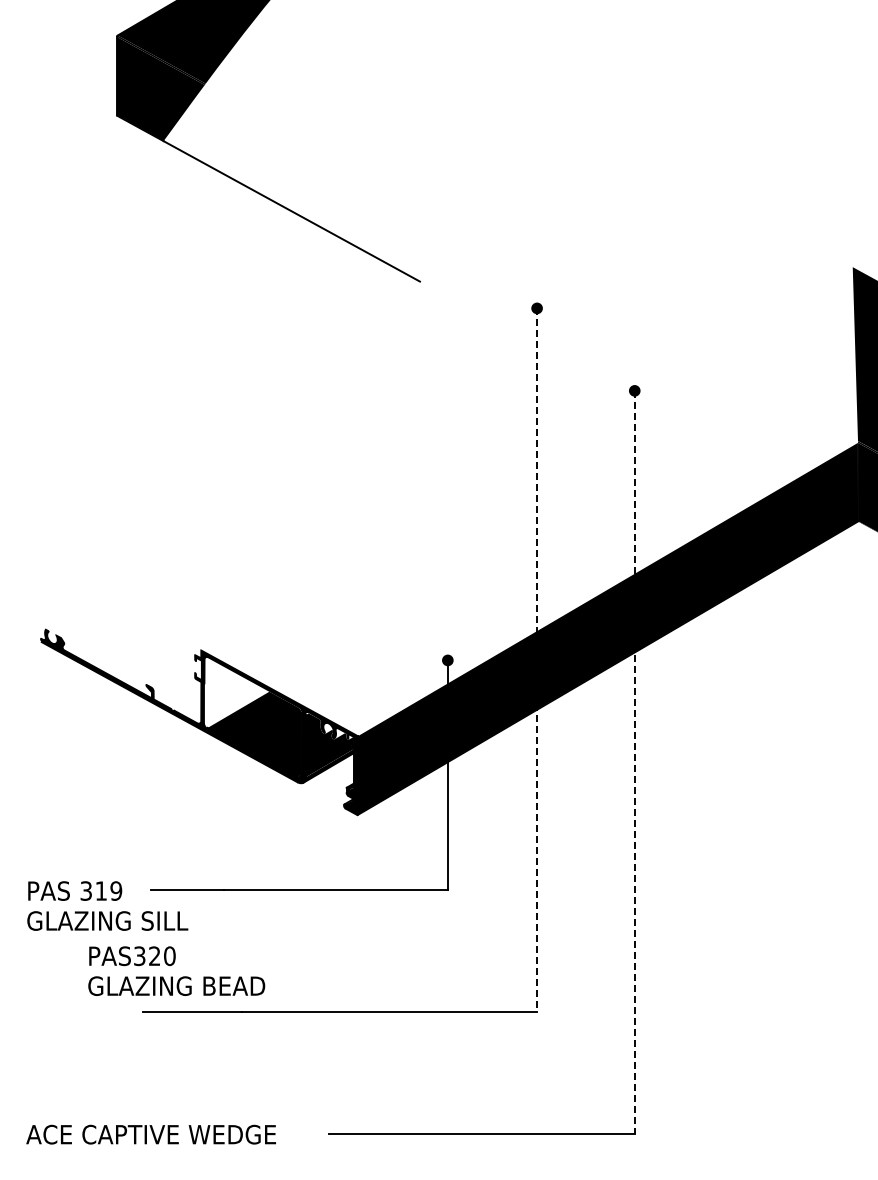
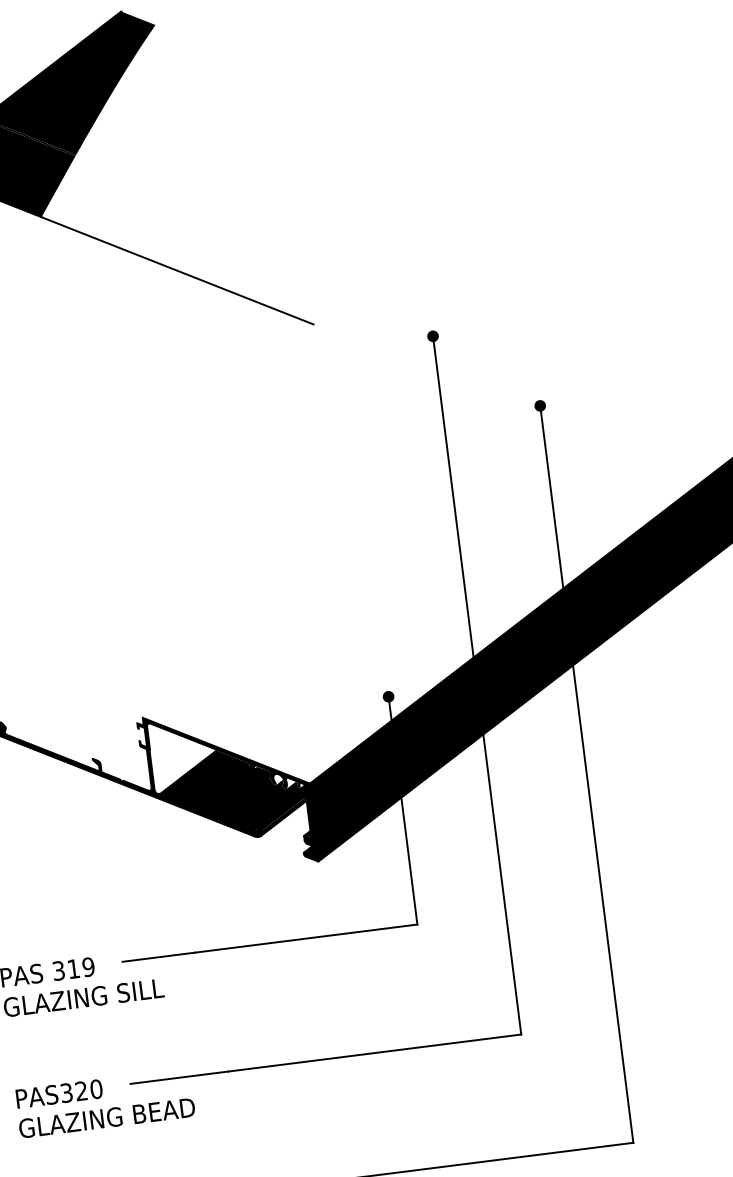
line: (537, 660) -> (477, 685), dashed -> solid
line: (634, 762) -> (586, 774), dashed -> solid
text: (176, 970) -> (104, 1102), moved

